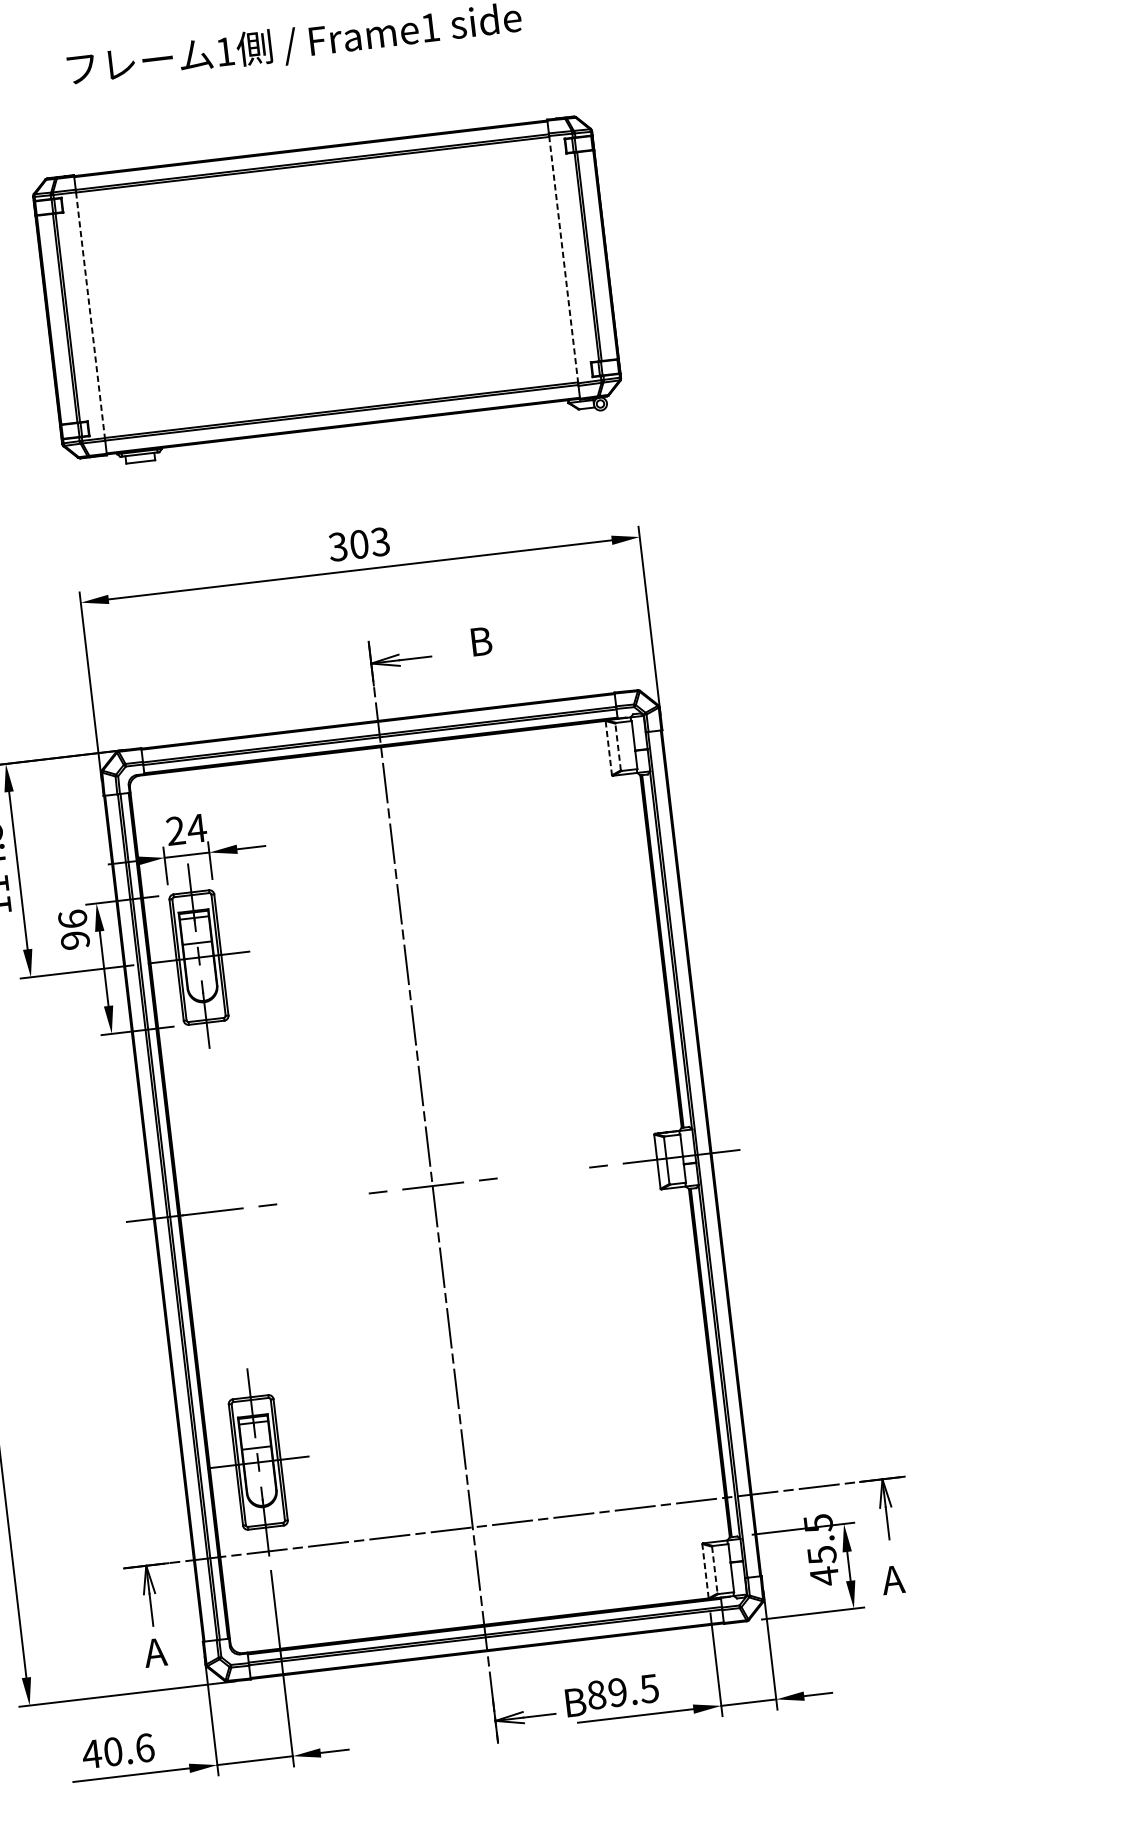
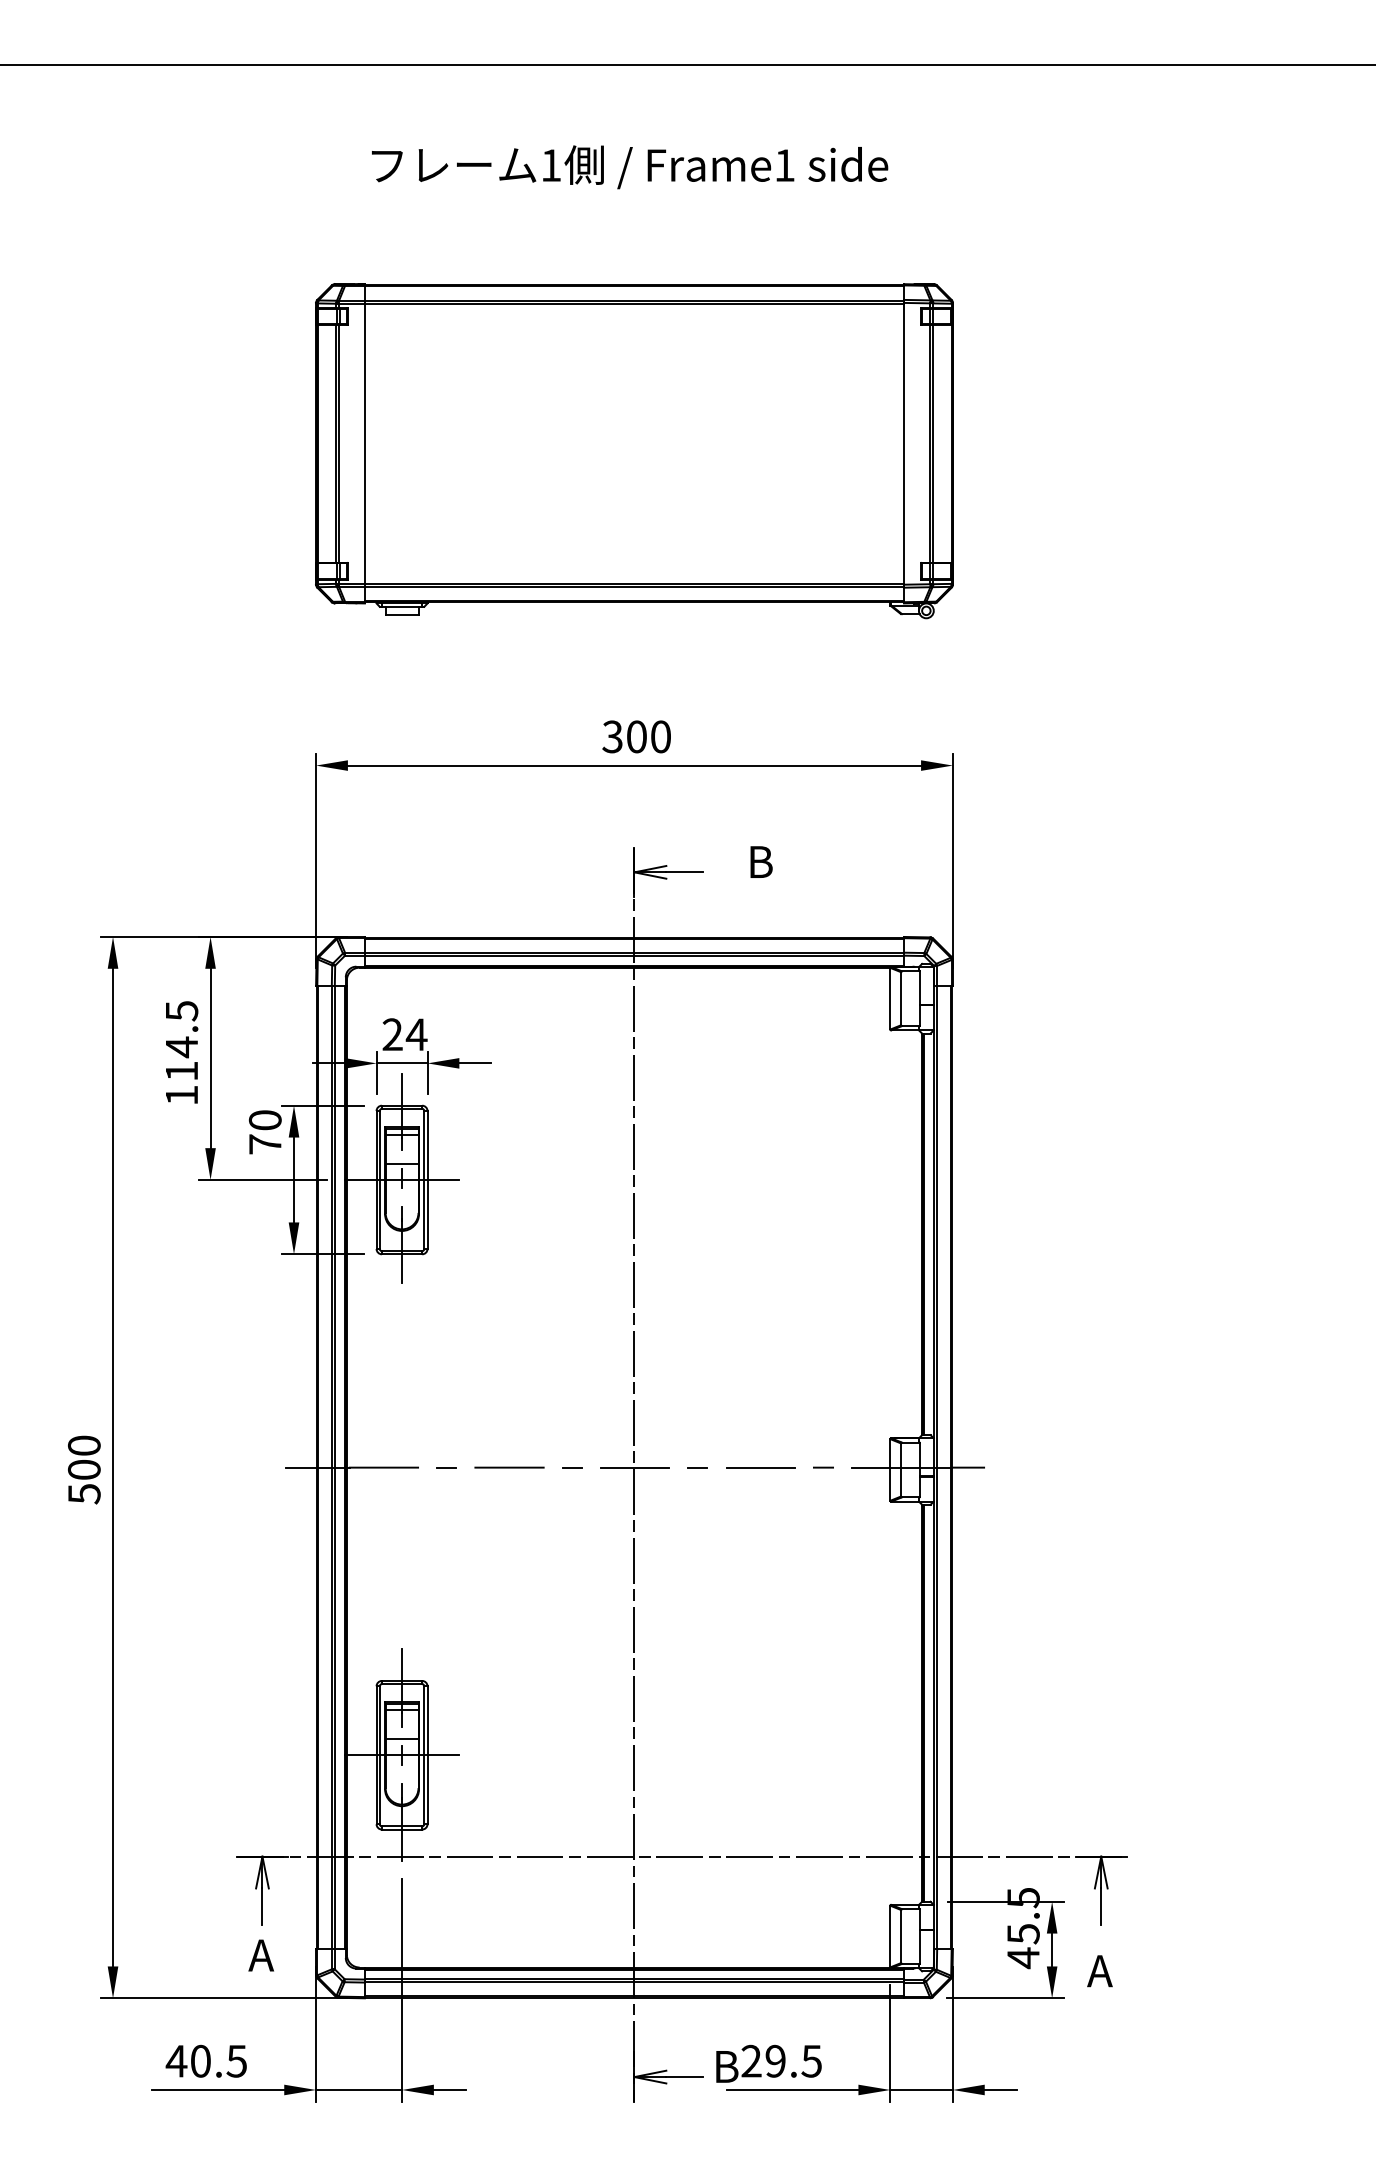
line: (564, 259) -> (904, 443), dashed -> solid
line: (90, 315) -> (364, 444), dashed -> solid
text: (380, 541) -> (660, 736), 303 -> 300
line: (617, 746) -> (900, 998), dashed -> solid
line: (608, 747) -> (890, 998), dashed -> solid
text: (73, 930) -> (264, 1132), 96 -> 70
line: (543, 1172) -> (760, 1467), added
line: (322, 1198) -> (509, 1467), added
line: (714, 1570) -> (900, 1936), dashed -> solid
line: (705, 1571) -> (890, 1936), dashed -> solid
text: (596, 1694) -> (751, 2060), 89.5 -> 29.5
text: (144, 1747) -> (236, 2060), 40.6 -> 40.5

